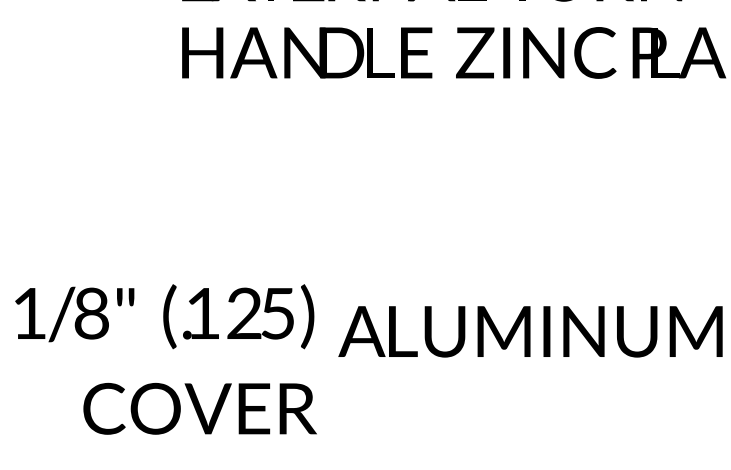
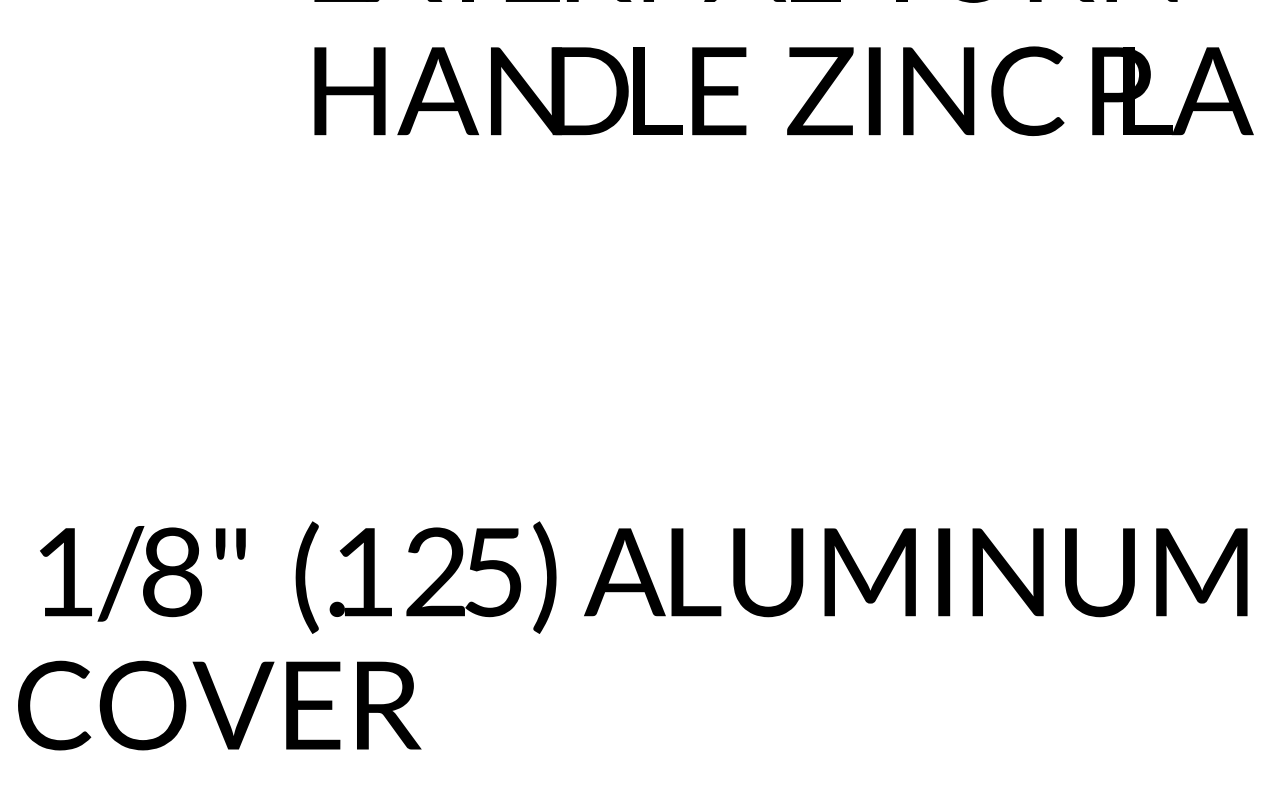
text: (164, 316) -> (297, 577), moved
text: (199, 408) -> (218, 704), moved

